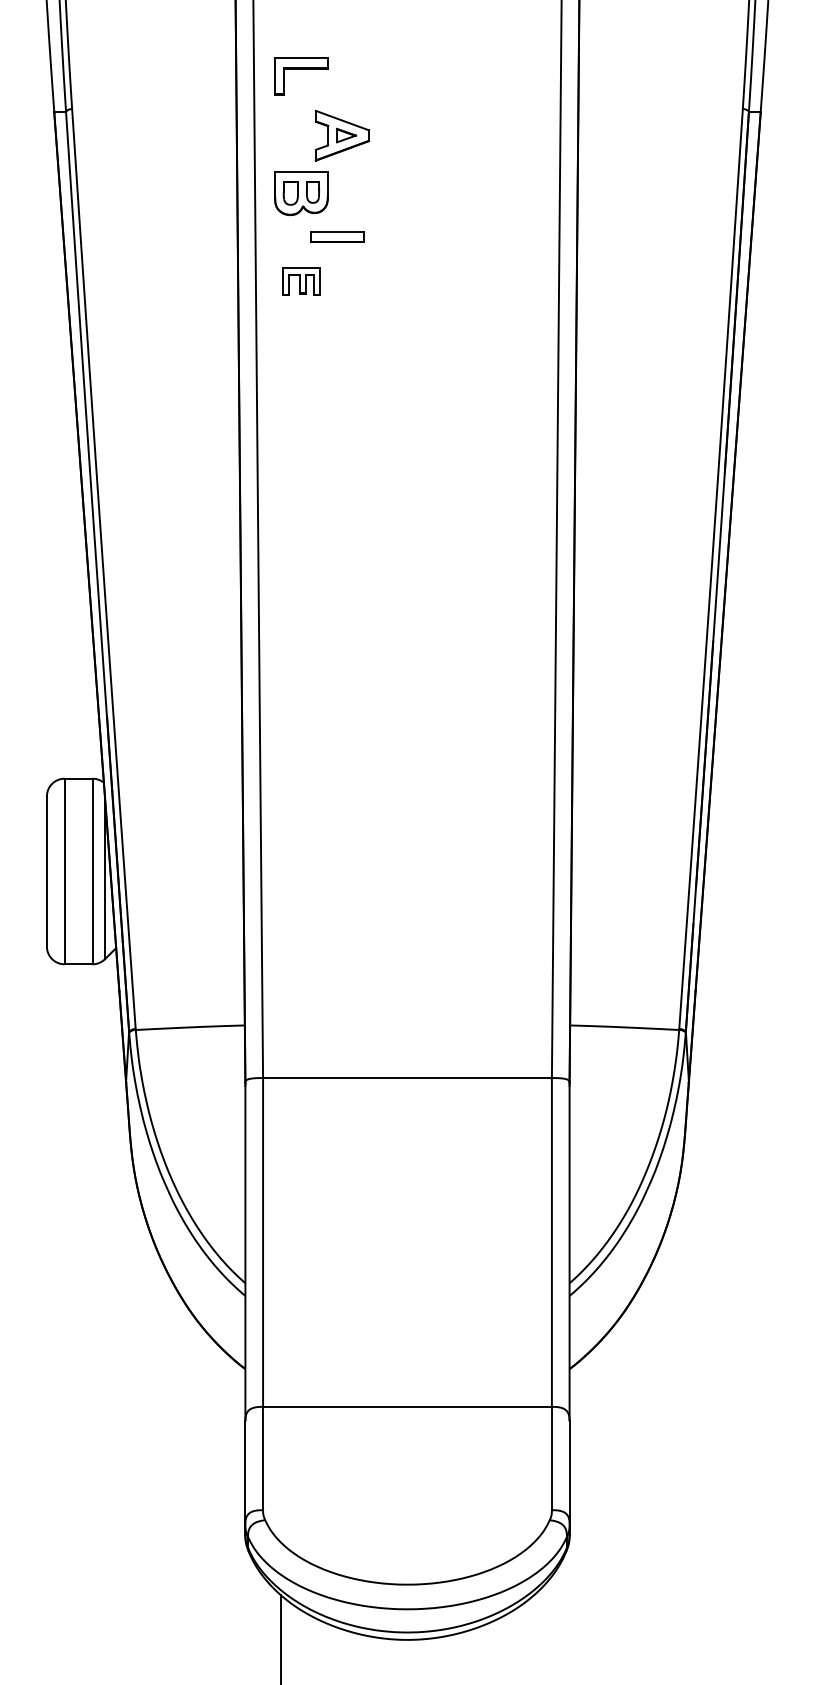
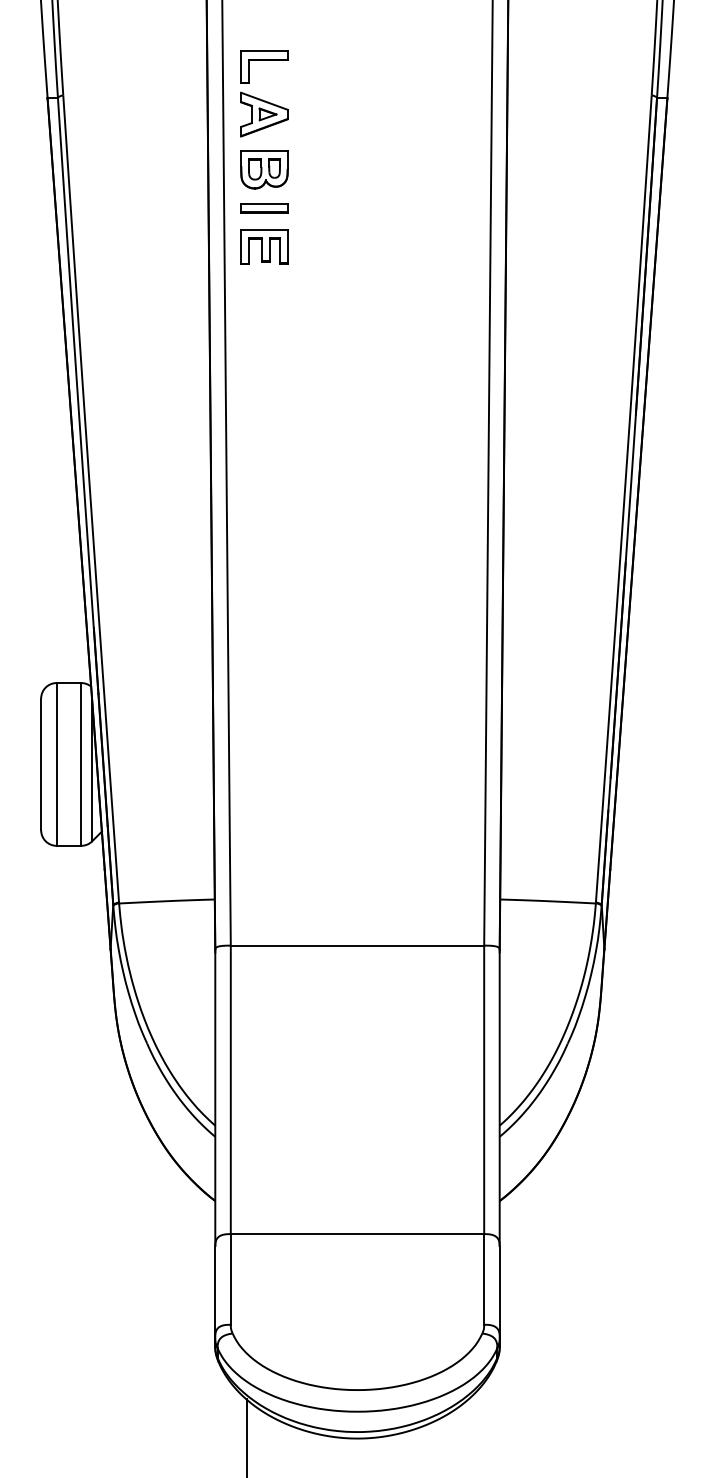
part: (342, 135) -> (264, 114), moved
part: (337, 236) -> (264, 207), moved
part: (301, 281) -> (264, 246), size x1.43

